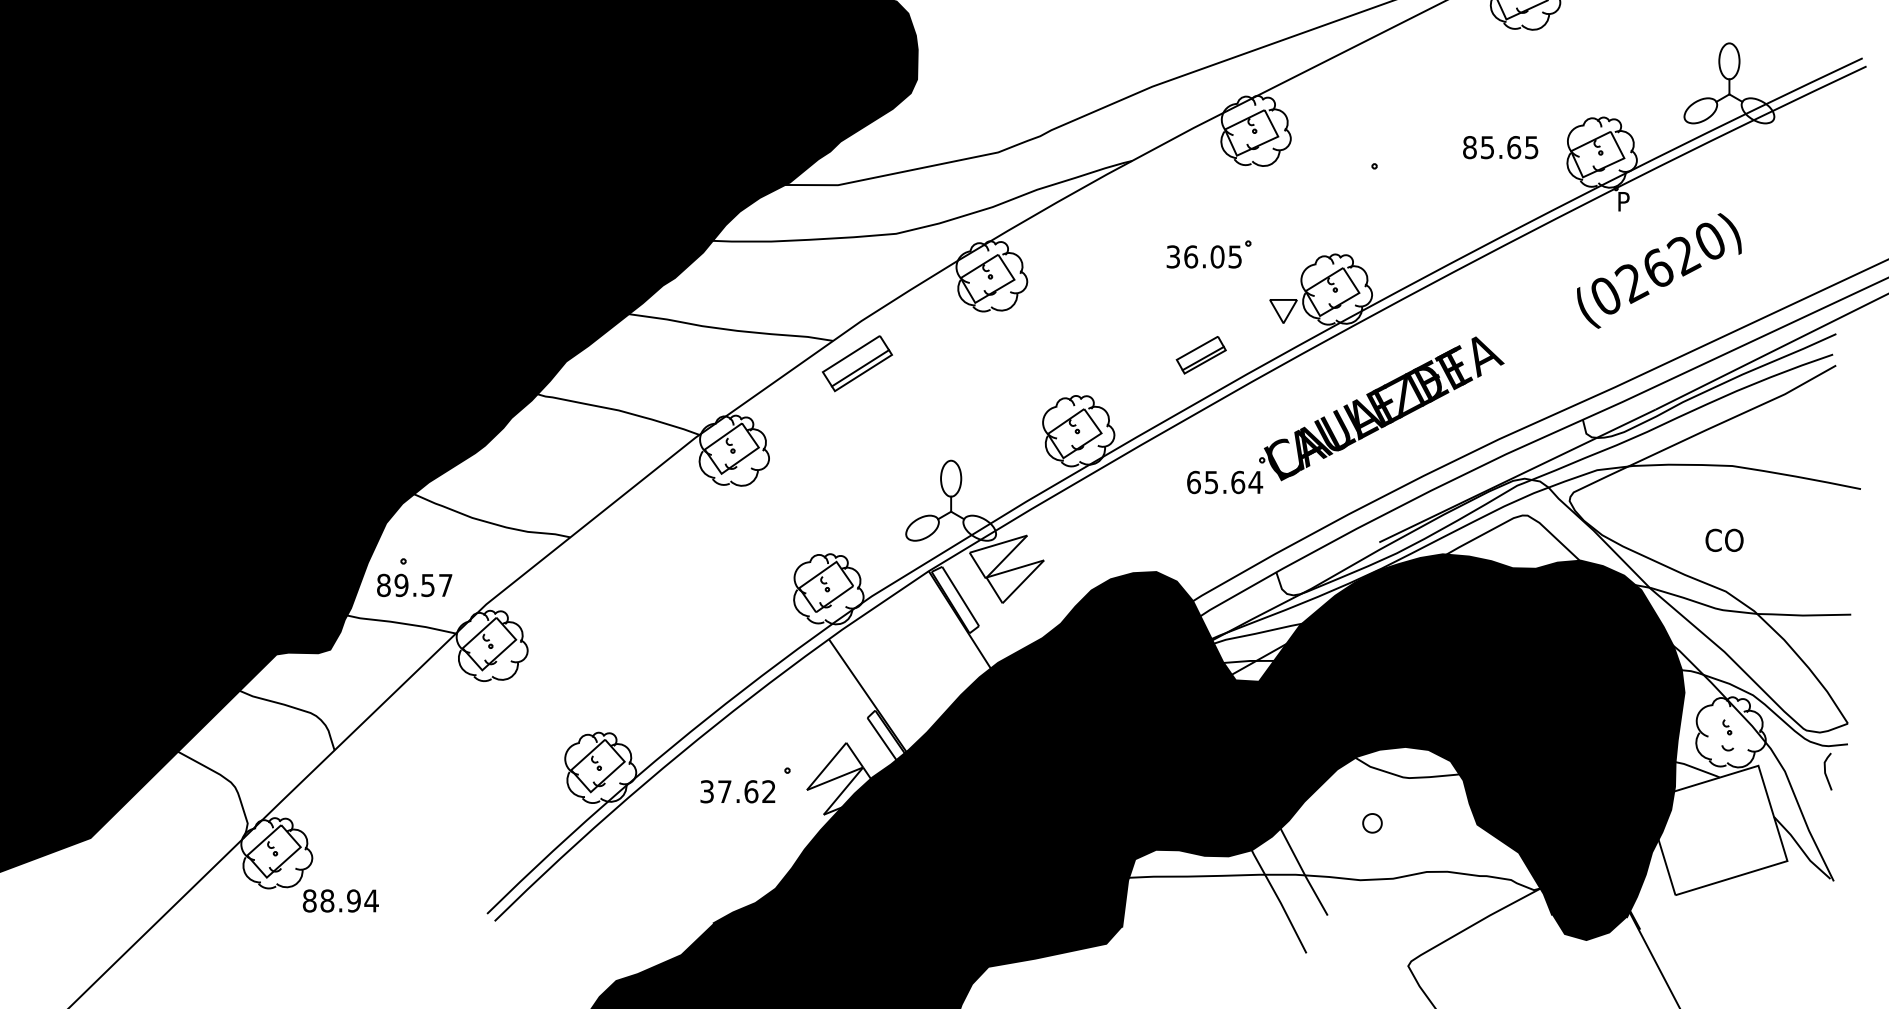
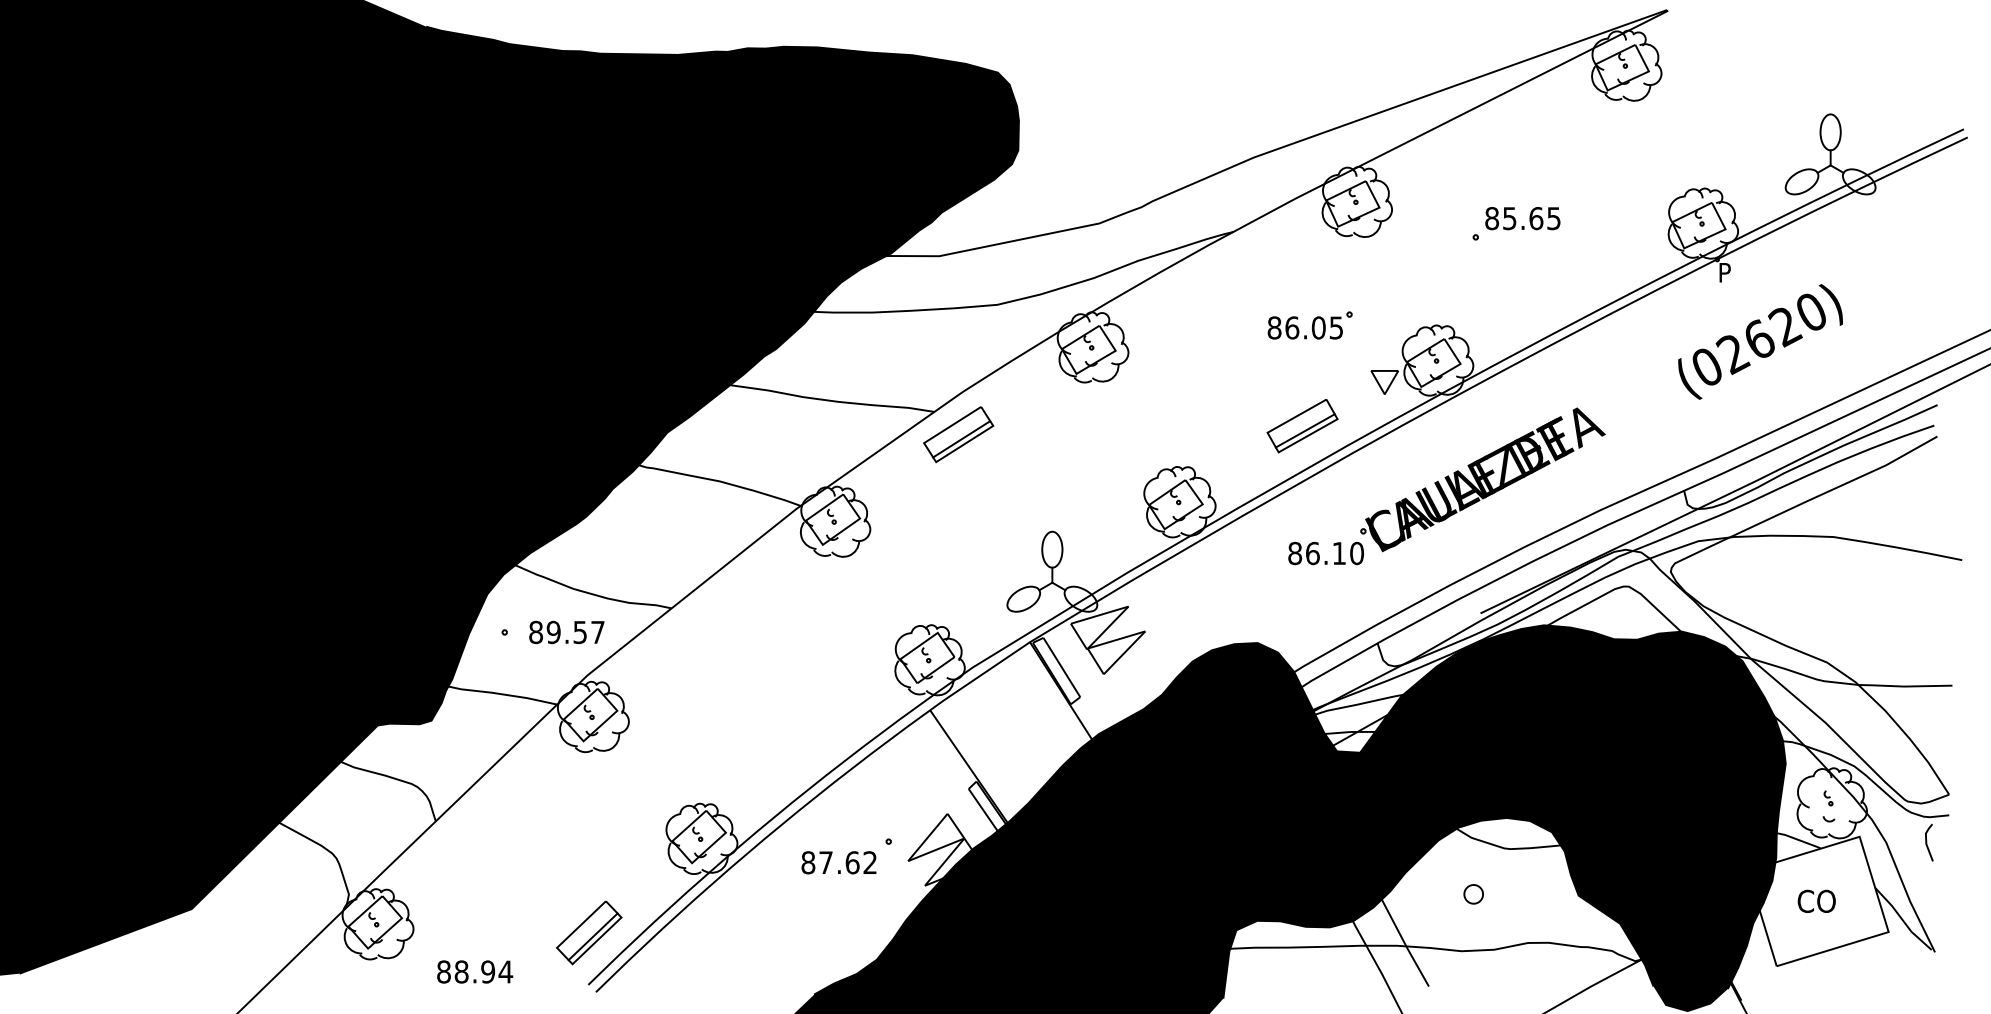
text: (1500, 147) -> (1522, 218), moved
text: (1173, 256) -> (1274, 327), 36.05 -> 86.05
part: (1201, 355) -> (1302, 426), size x1.43
text: (1225, 482) -> (1326, 553), 65.64 -> 86.10
text: (1724, 539) -> (1816, 900), moved
text: (414, 585) -> (566, 632), moved
text: (707, 791) -> (808, 862), 37.62 -> 87.62
part: (488, 861) -> (589, 932), added
text: (341, 900) -> (475, 971), moved

